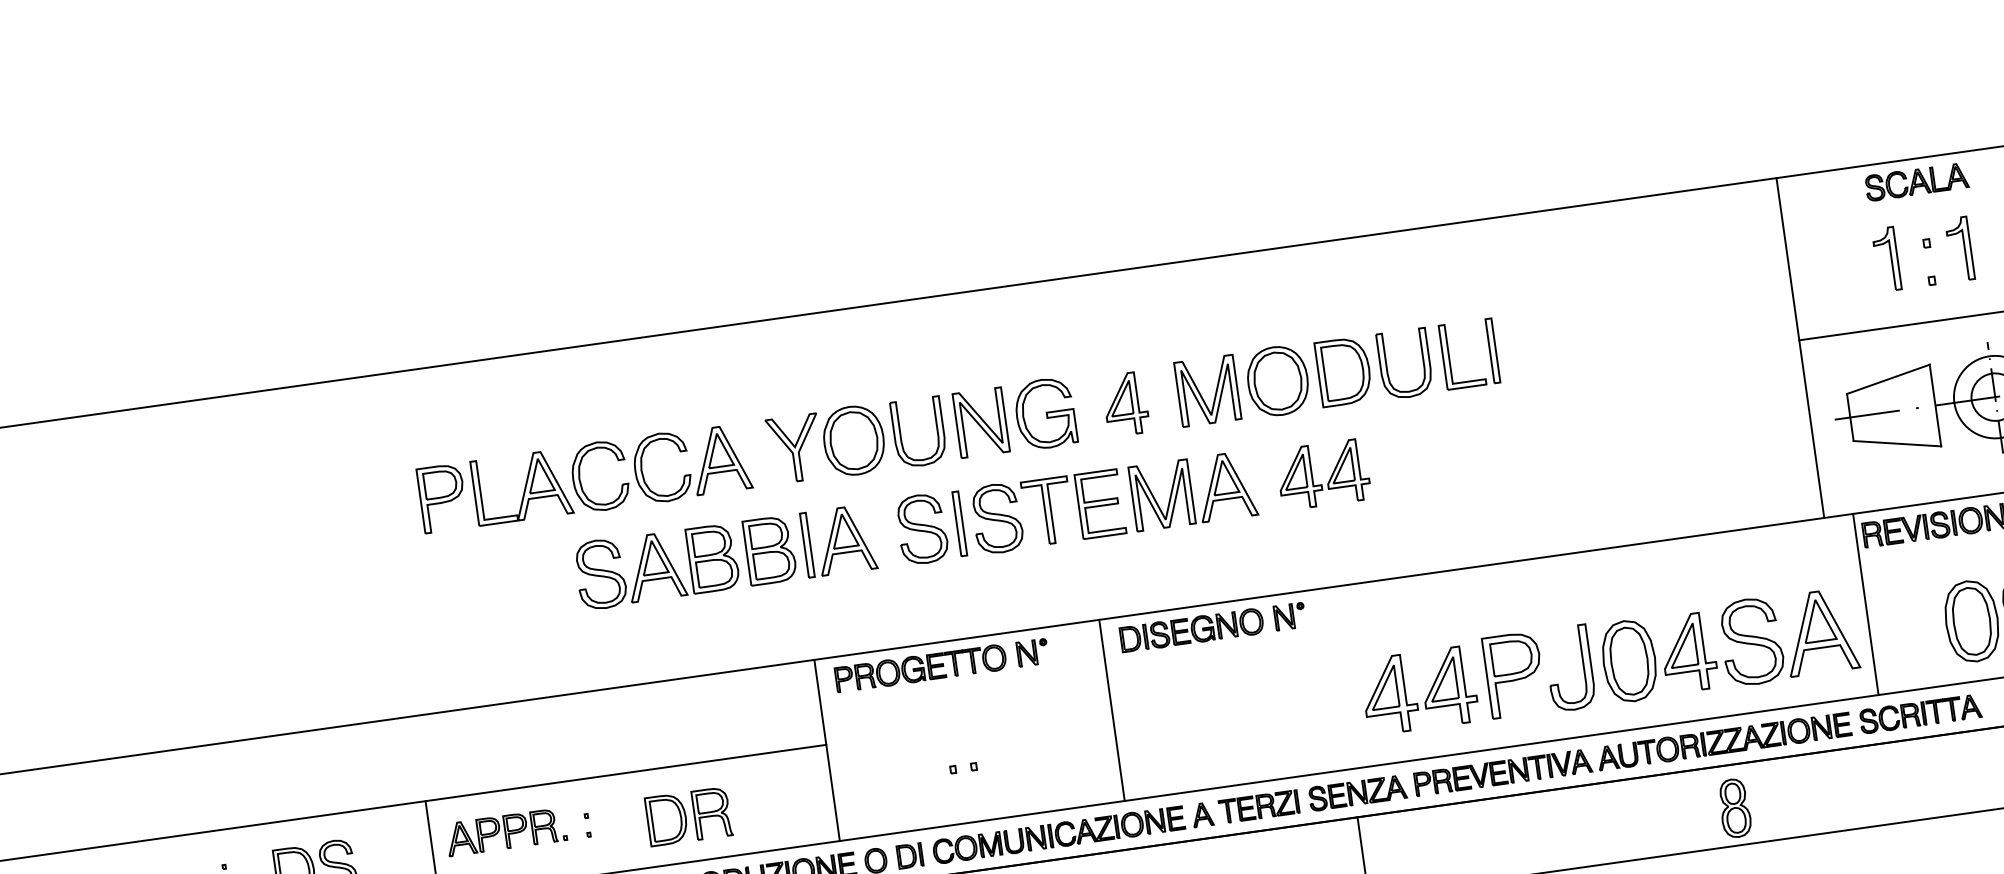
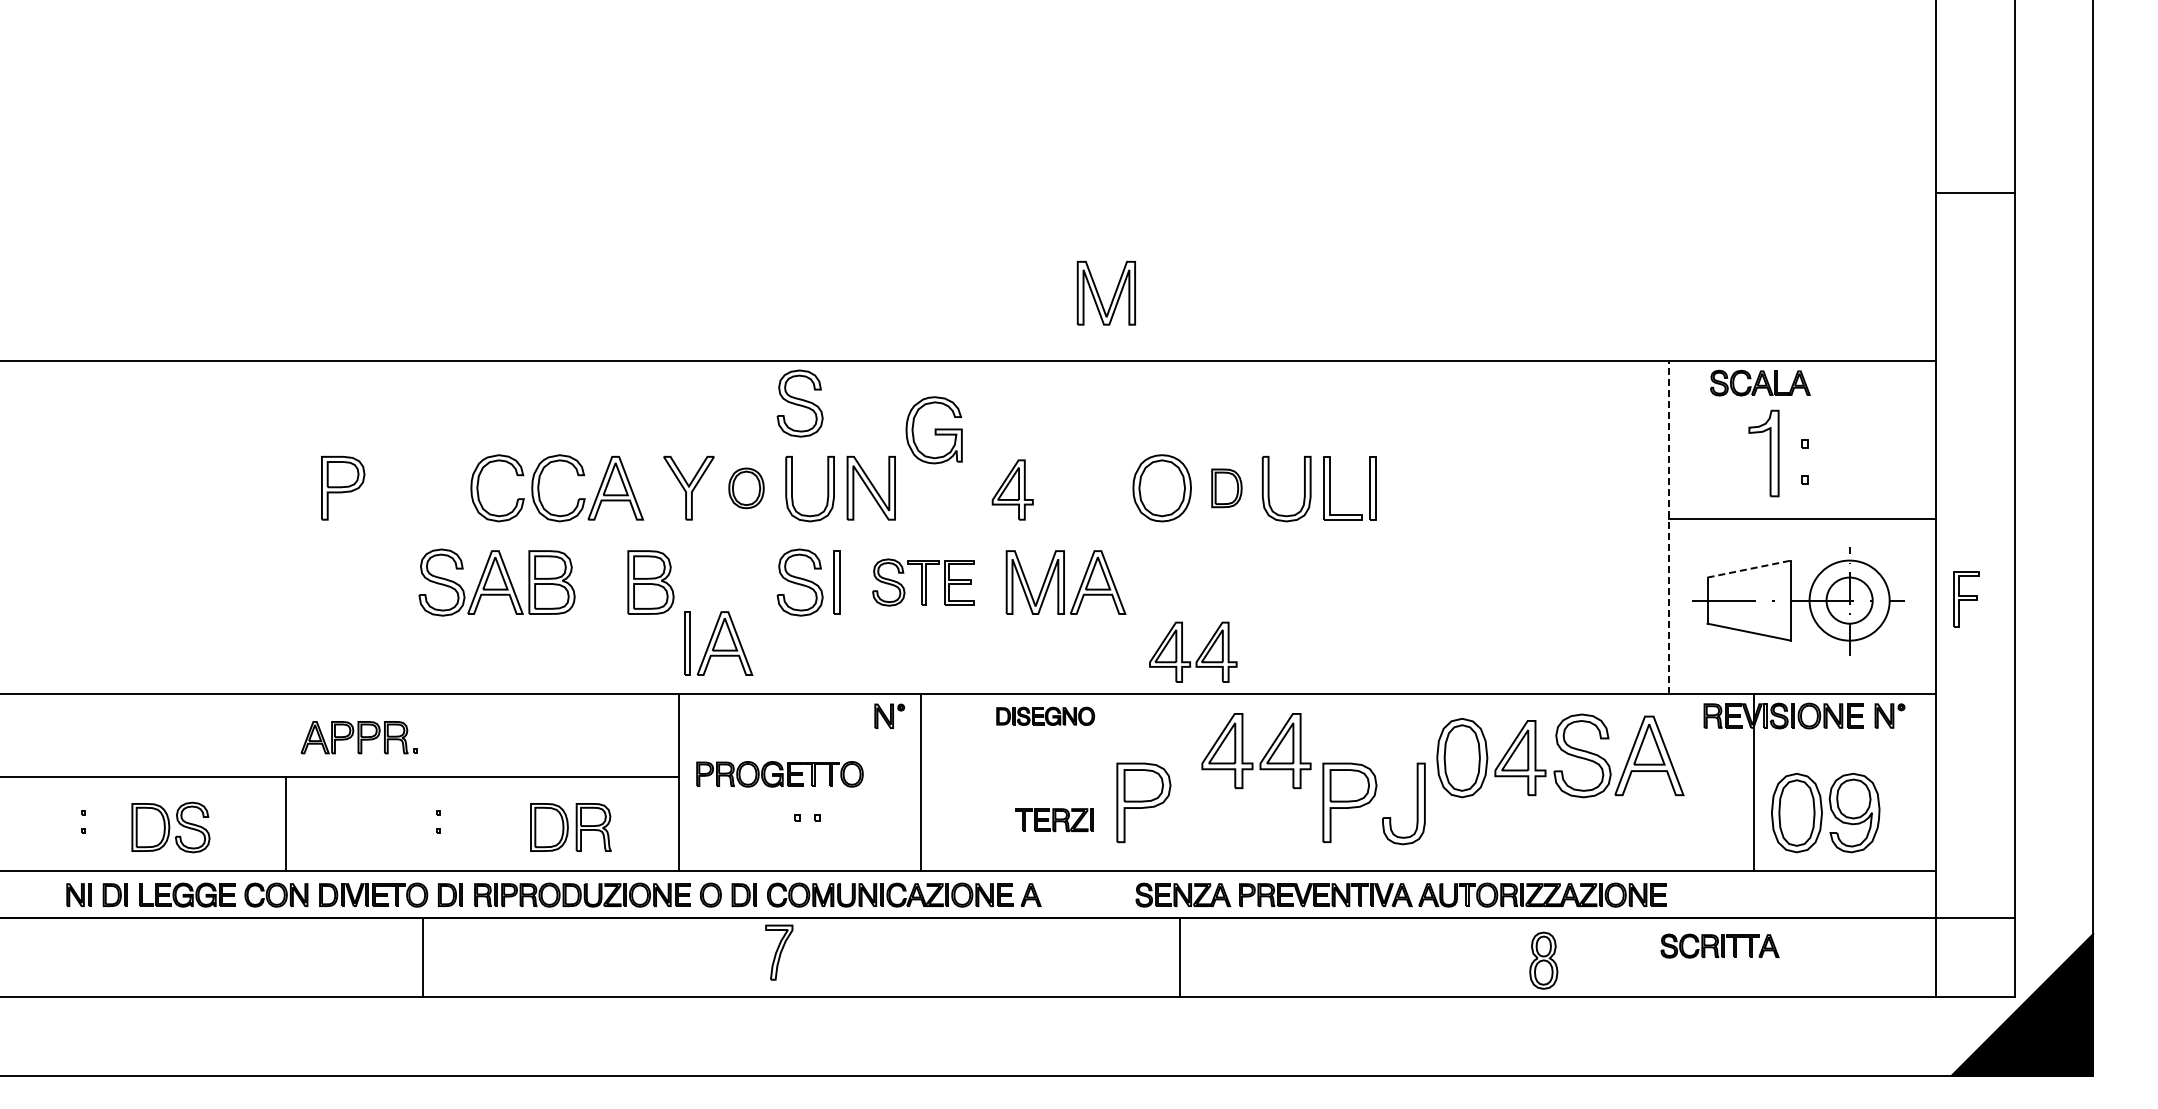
part: (1916, 181) -> (1760, 382), moved
part: (1959, 249) -> (1835, 453), removed
part: (1886, 259) -> (1763, 453), size x1.4
part: (895, 346) -> (799, 403), added
line: (1799, 348) -> (1668, 527), solid -> dashed
part: (1343, 372) -> (1226, 488), size x0.6
line: (1888, 379) -> (1749, 569), solid -> dashed
part: (1200, 393) -> (1099, 294), moved
part: (1044, 414) -> (933, 430), moved
part: (853, 440) -> (746, 488), size x0.6
part: (1330, 476) -> (1199, 655), moved
part: (522, 487) -> (421, 488), removed
part: (1047, 511) -> (923, 582), size x0.7
part: (838, 540) -> (718, 643), moved
part: (656, 566) -> (496, 582), moved
line: (1866, 604) -> (1754, 782), moved
part: (1289, 615) -> (1141, 715), removed
part: (1191, 630) -> (1045, 716), size x0.7
part: (1729, 644) -> (1560, 755), moved
part: (920, 668) -> (779, 774), moved
part: (1427, 695) -> (1263, 756), moved
part: (1303, 704) -> (1143, 802), added
line: (1112, 710) -> (921, 782), moved
part: (1919, 713) -> (1719, 945), moved
part: (1258, 806) -> (1054, 819), moved
part: (688, 816) -> (570, 827), moved
part: (505, 832) -> (358, 737), moved

